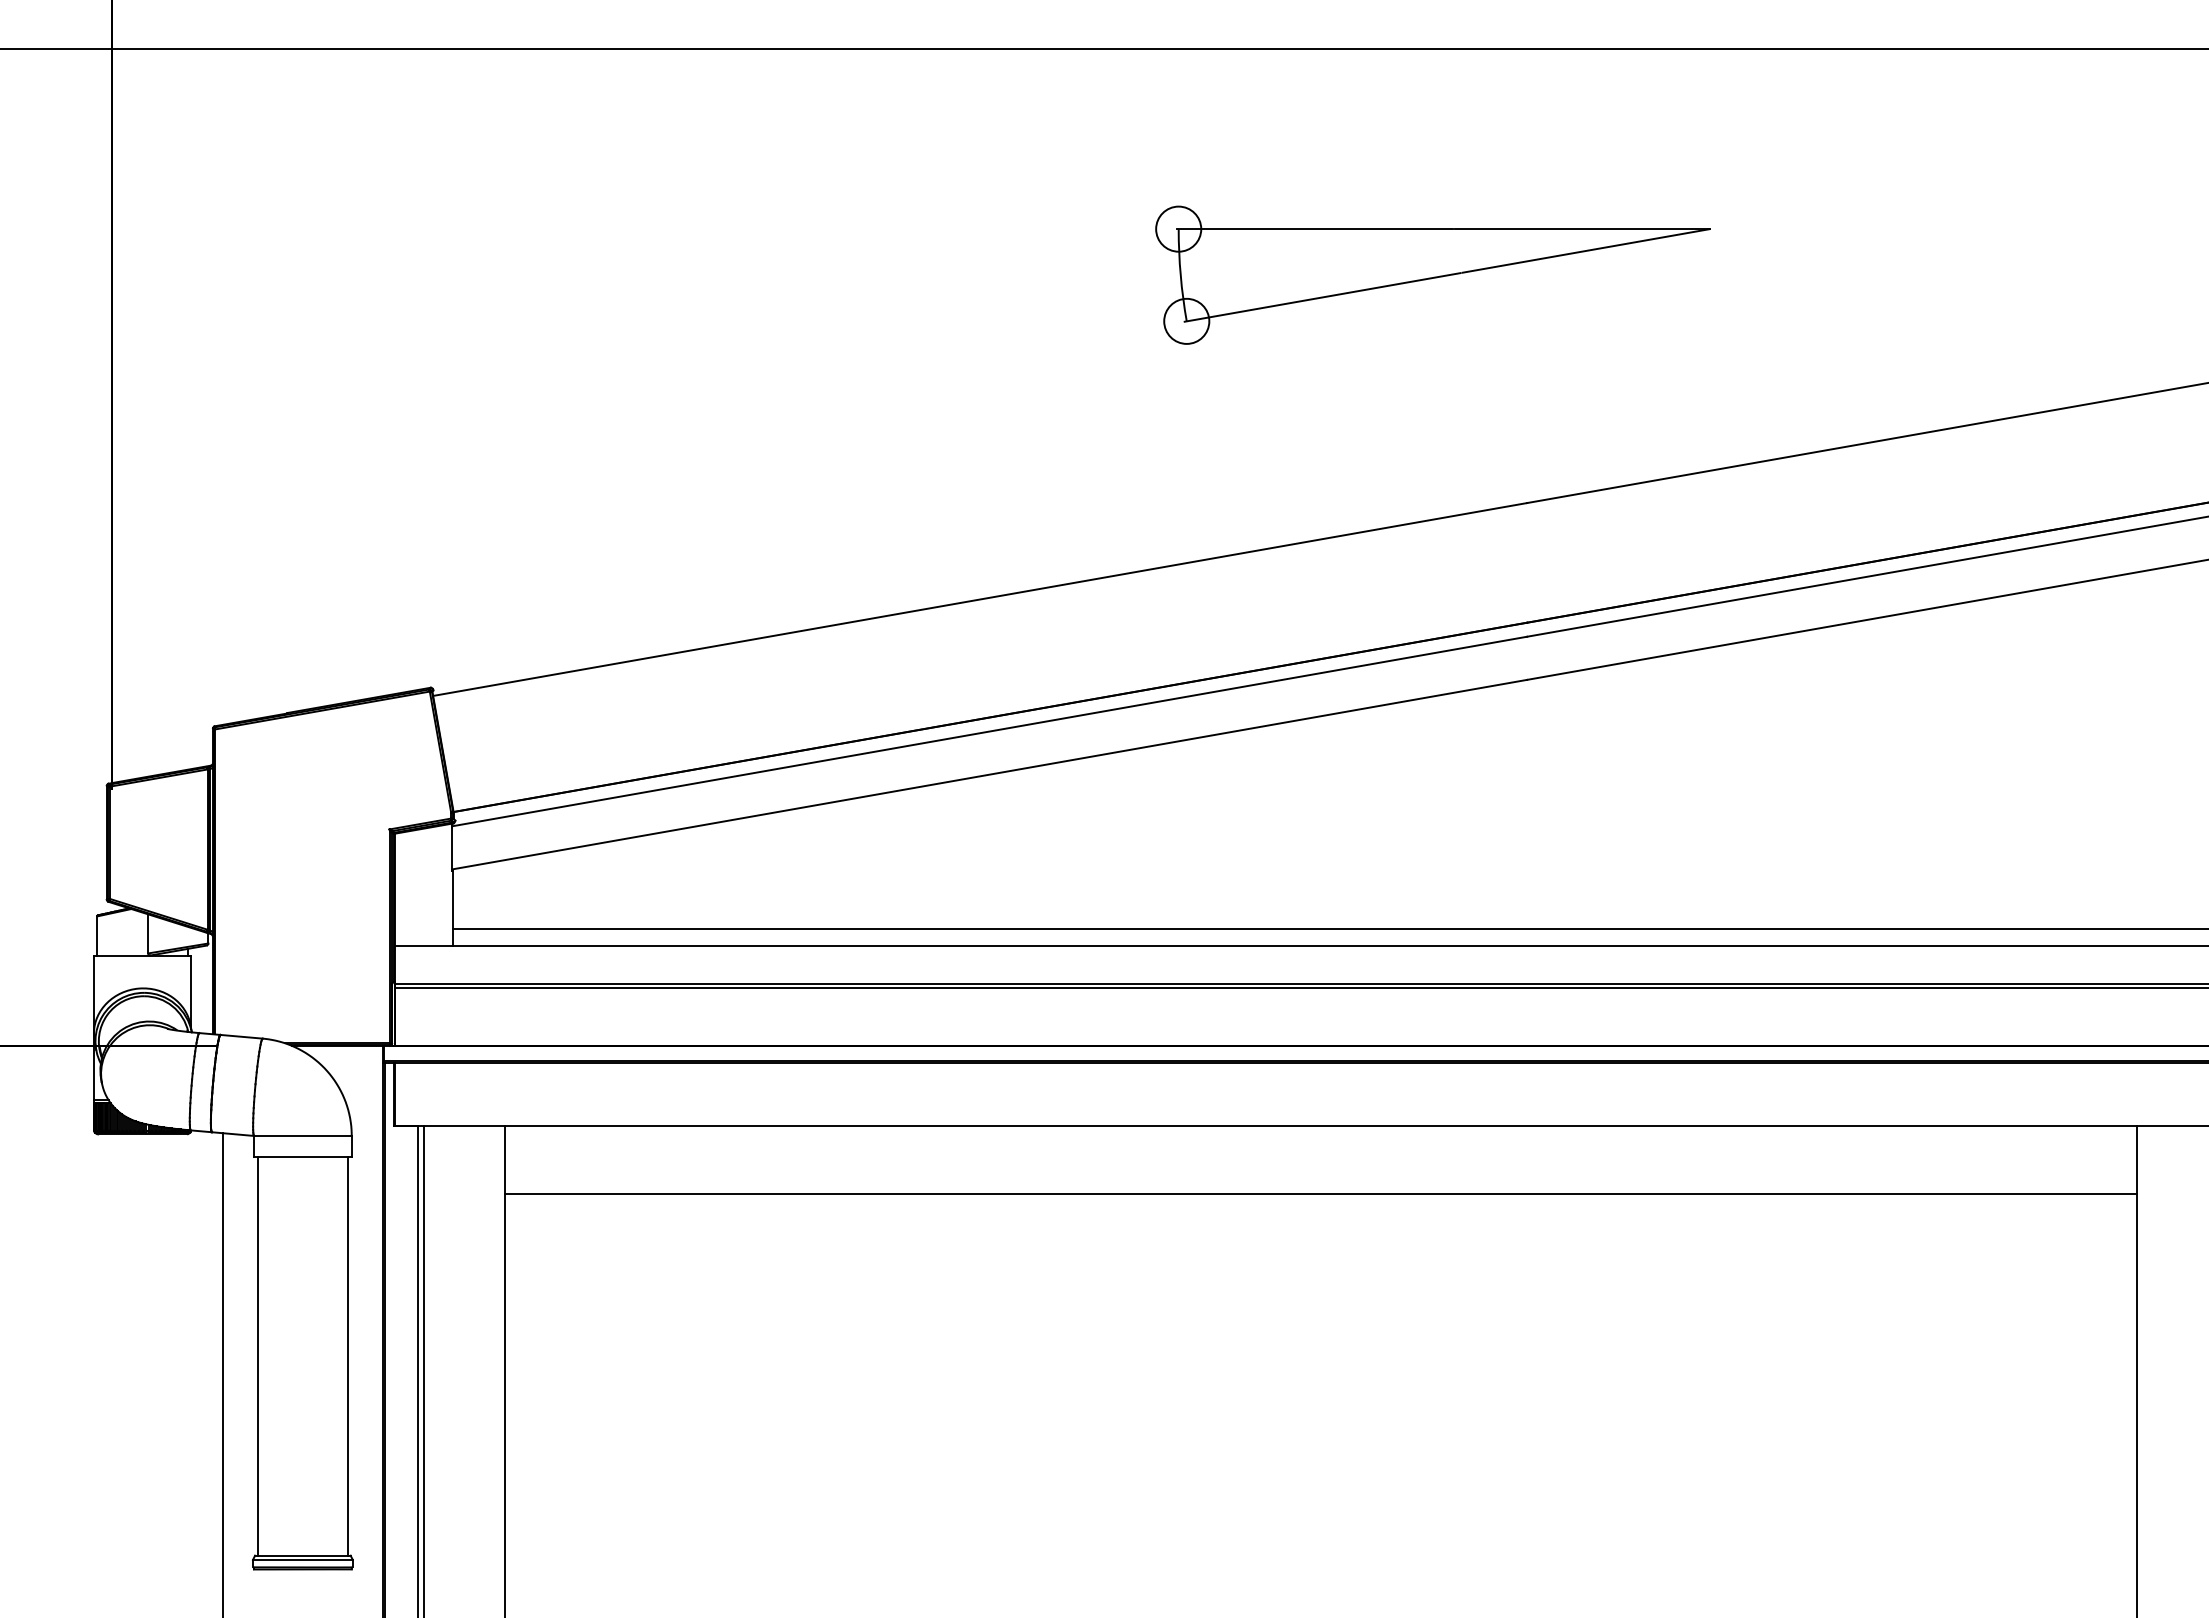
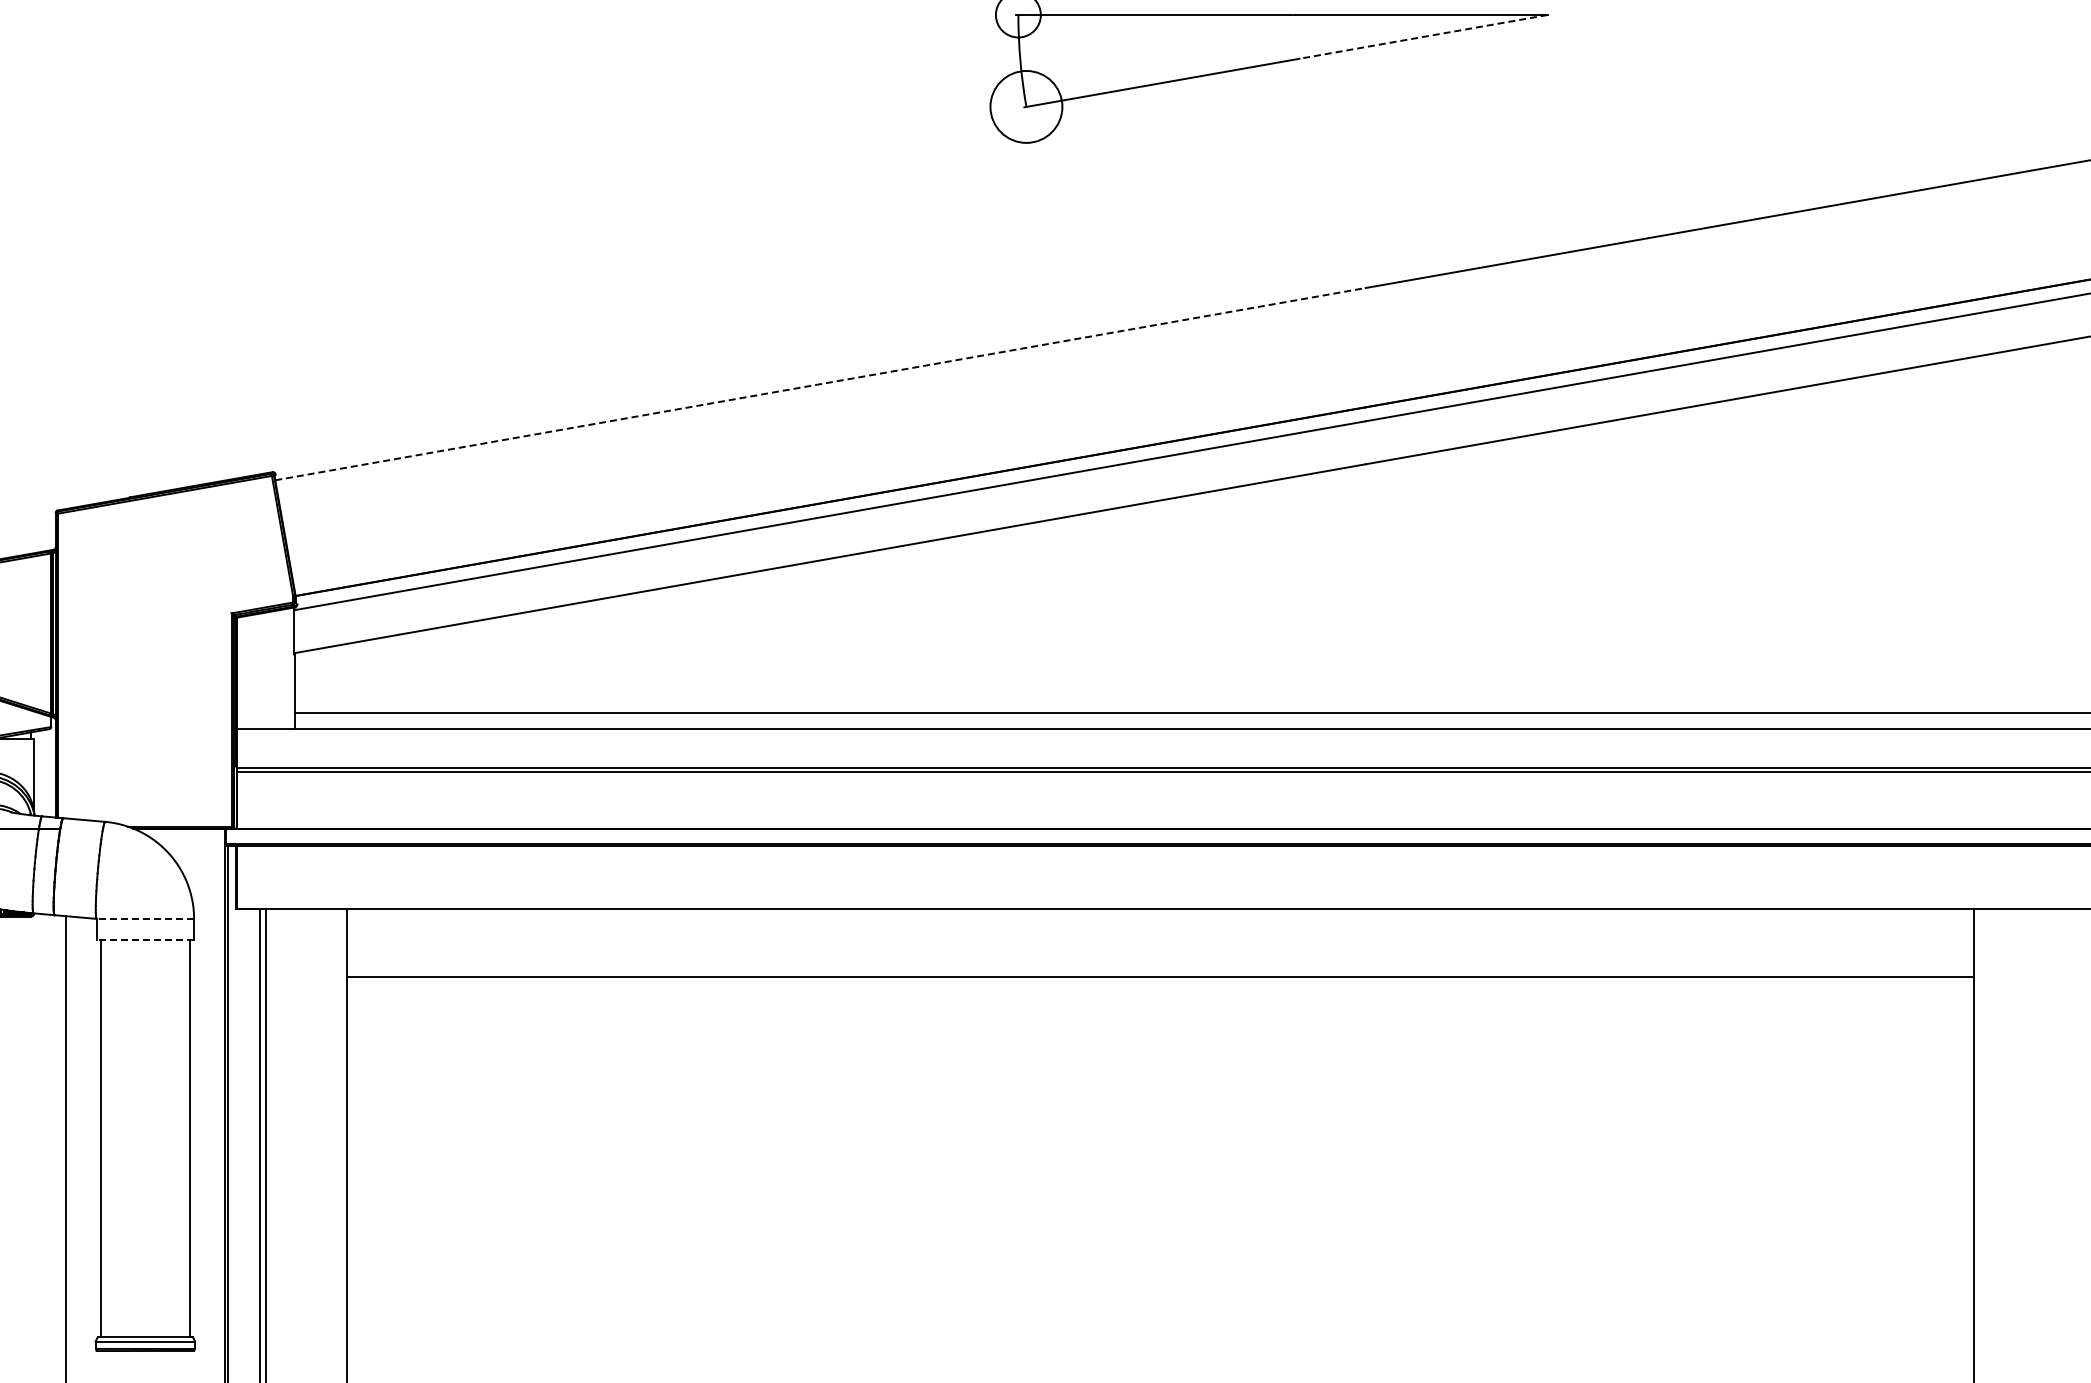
line: (1585, 251) -> (1423, 37), solid -> dashed
circle: (1186, 320) -> (1026, 106), size x1.6
line: (980, 599) -> (820, 384), solid -> dashed
line: (302, 1135) -> (145, 918), solid -> dashed
line: (302, 1157) -> (145, 940), solid -> dashed

